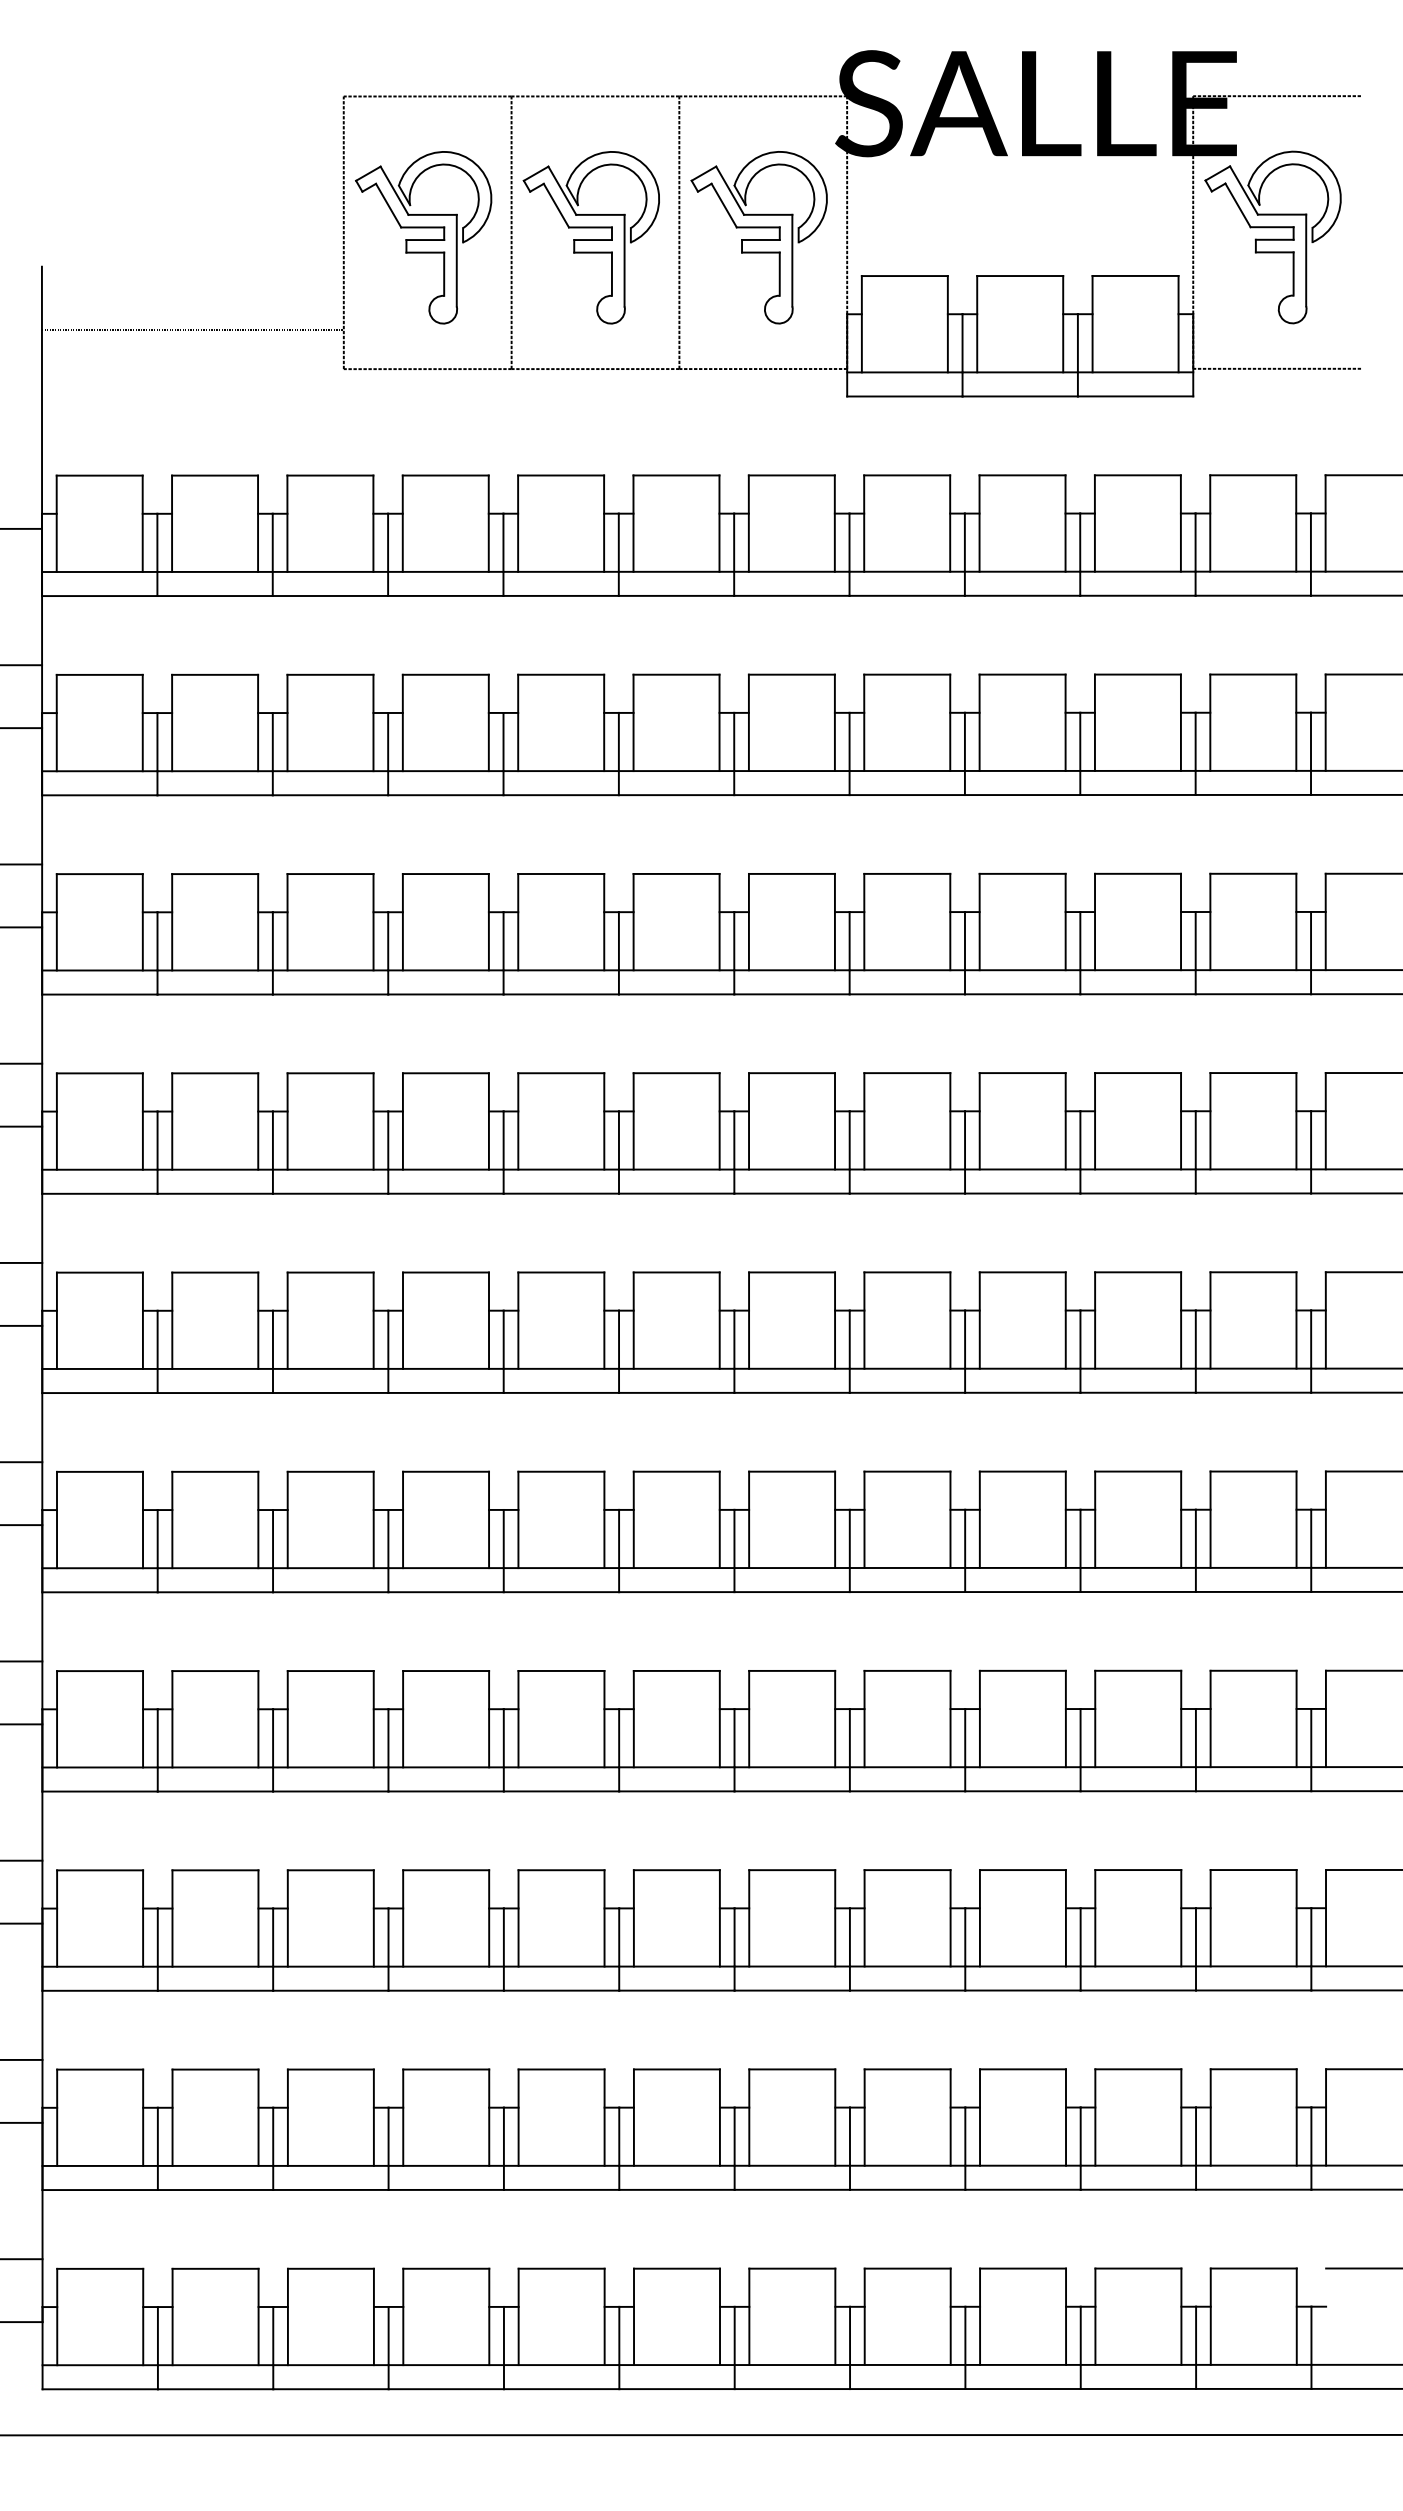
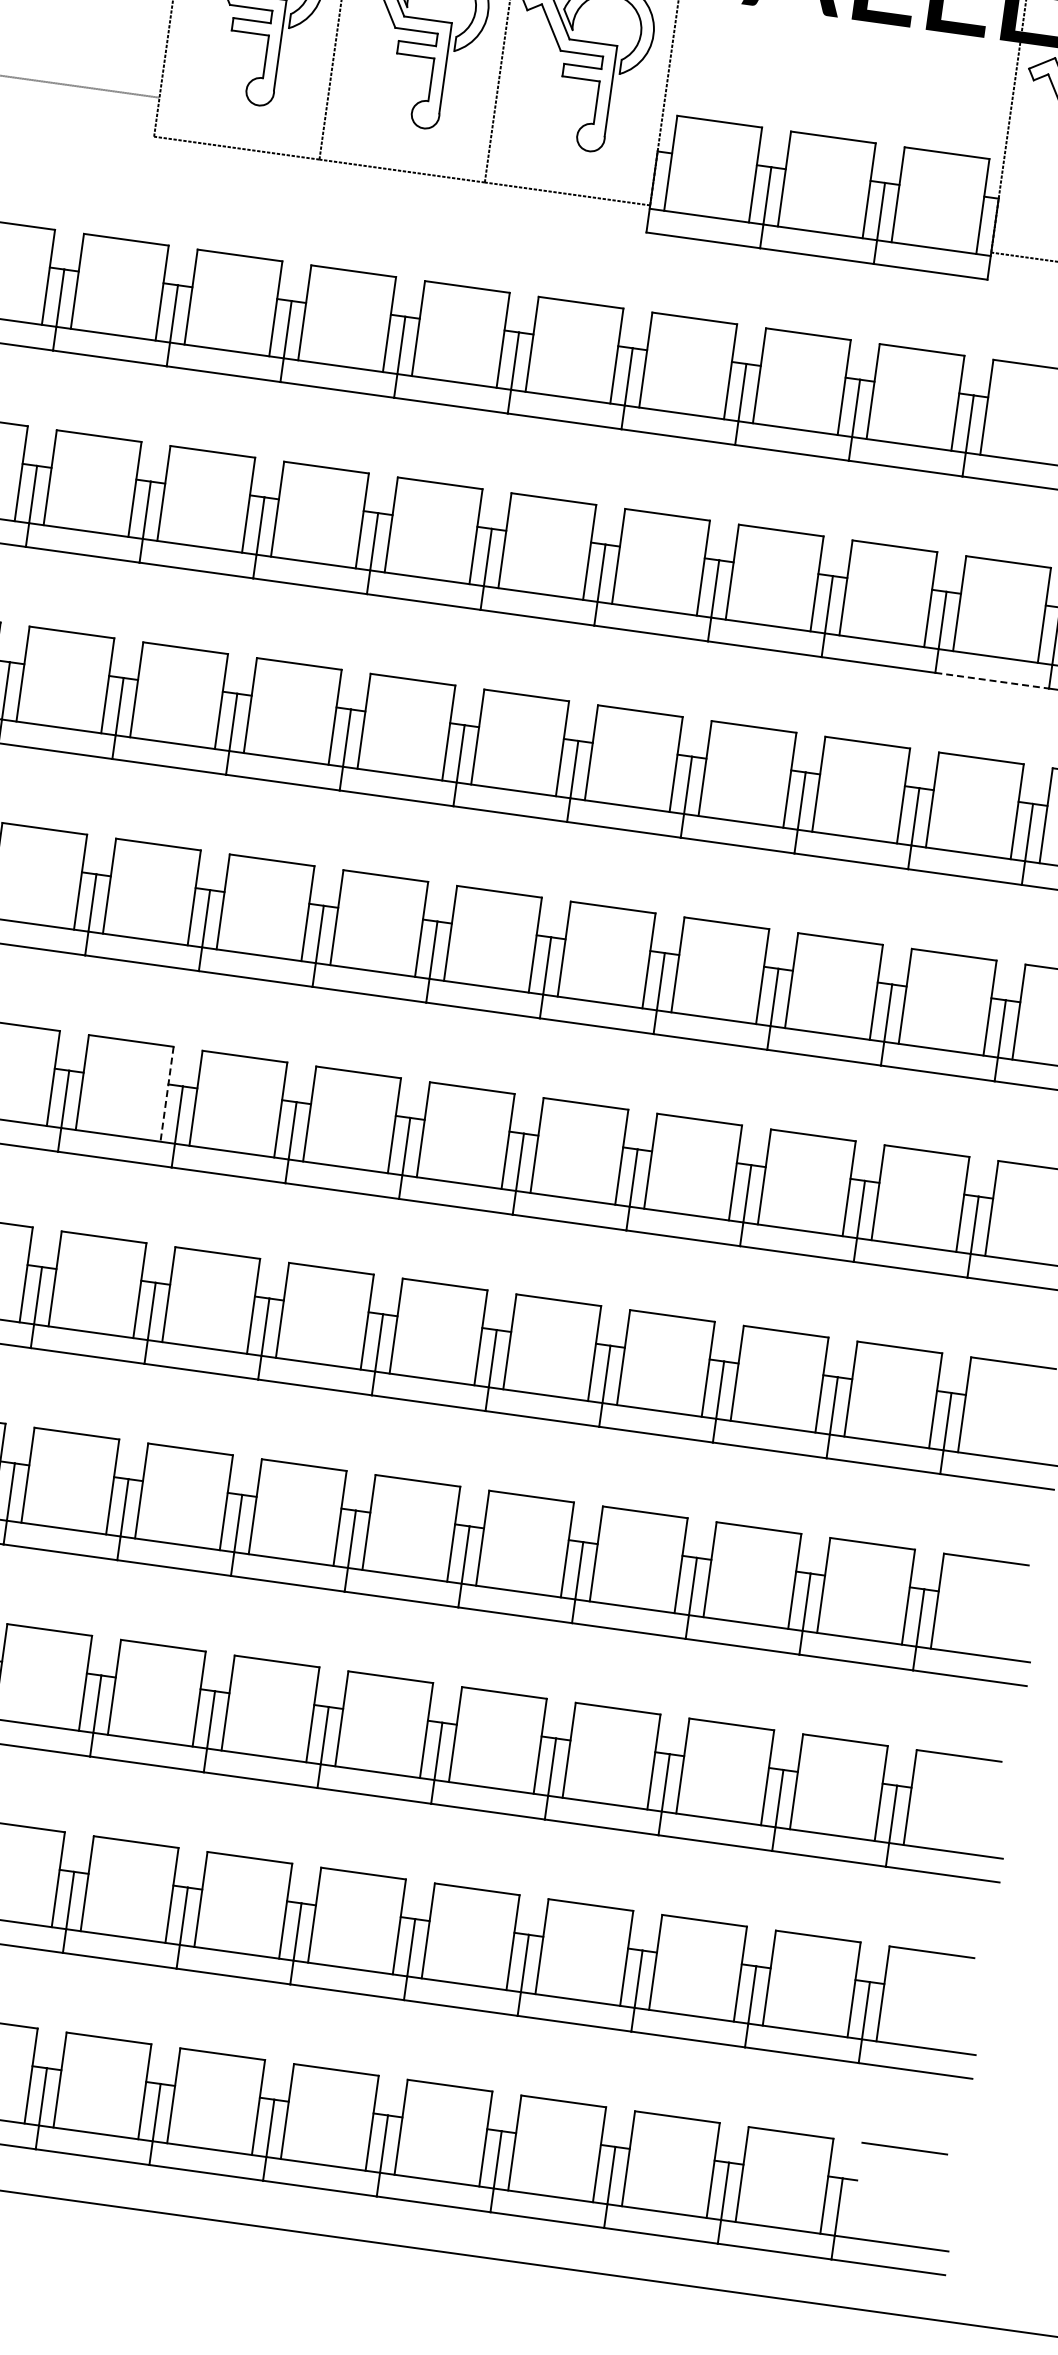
line: (1253, 794) -> (992, 680), solid -> dashed
line: (489, 1321) -> (167, 1095), solid -> dashed

